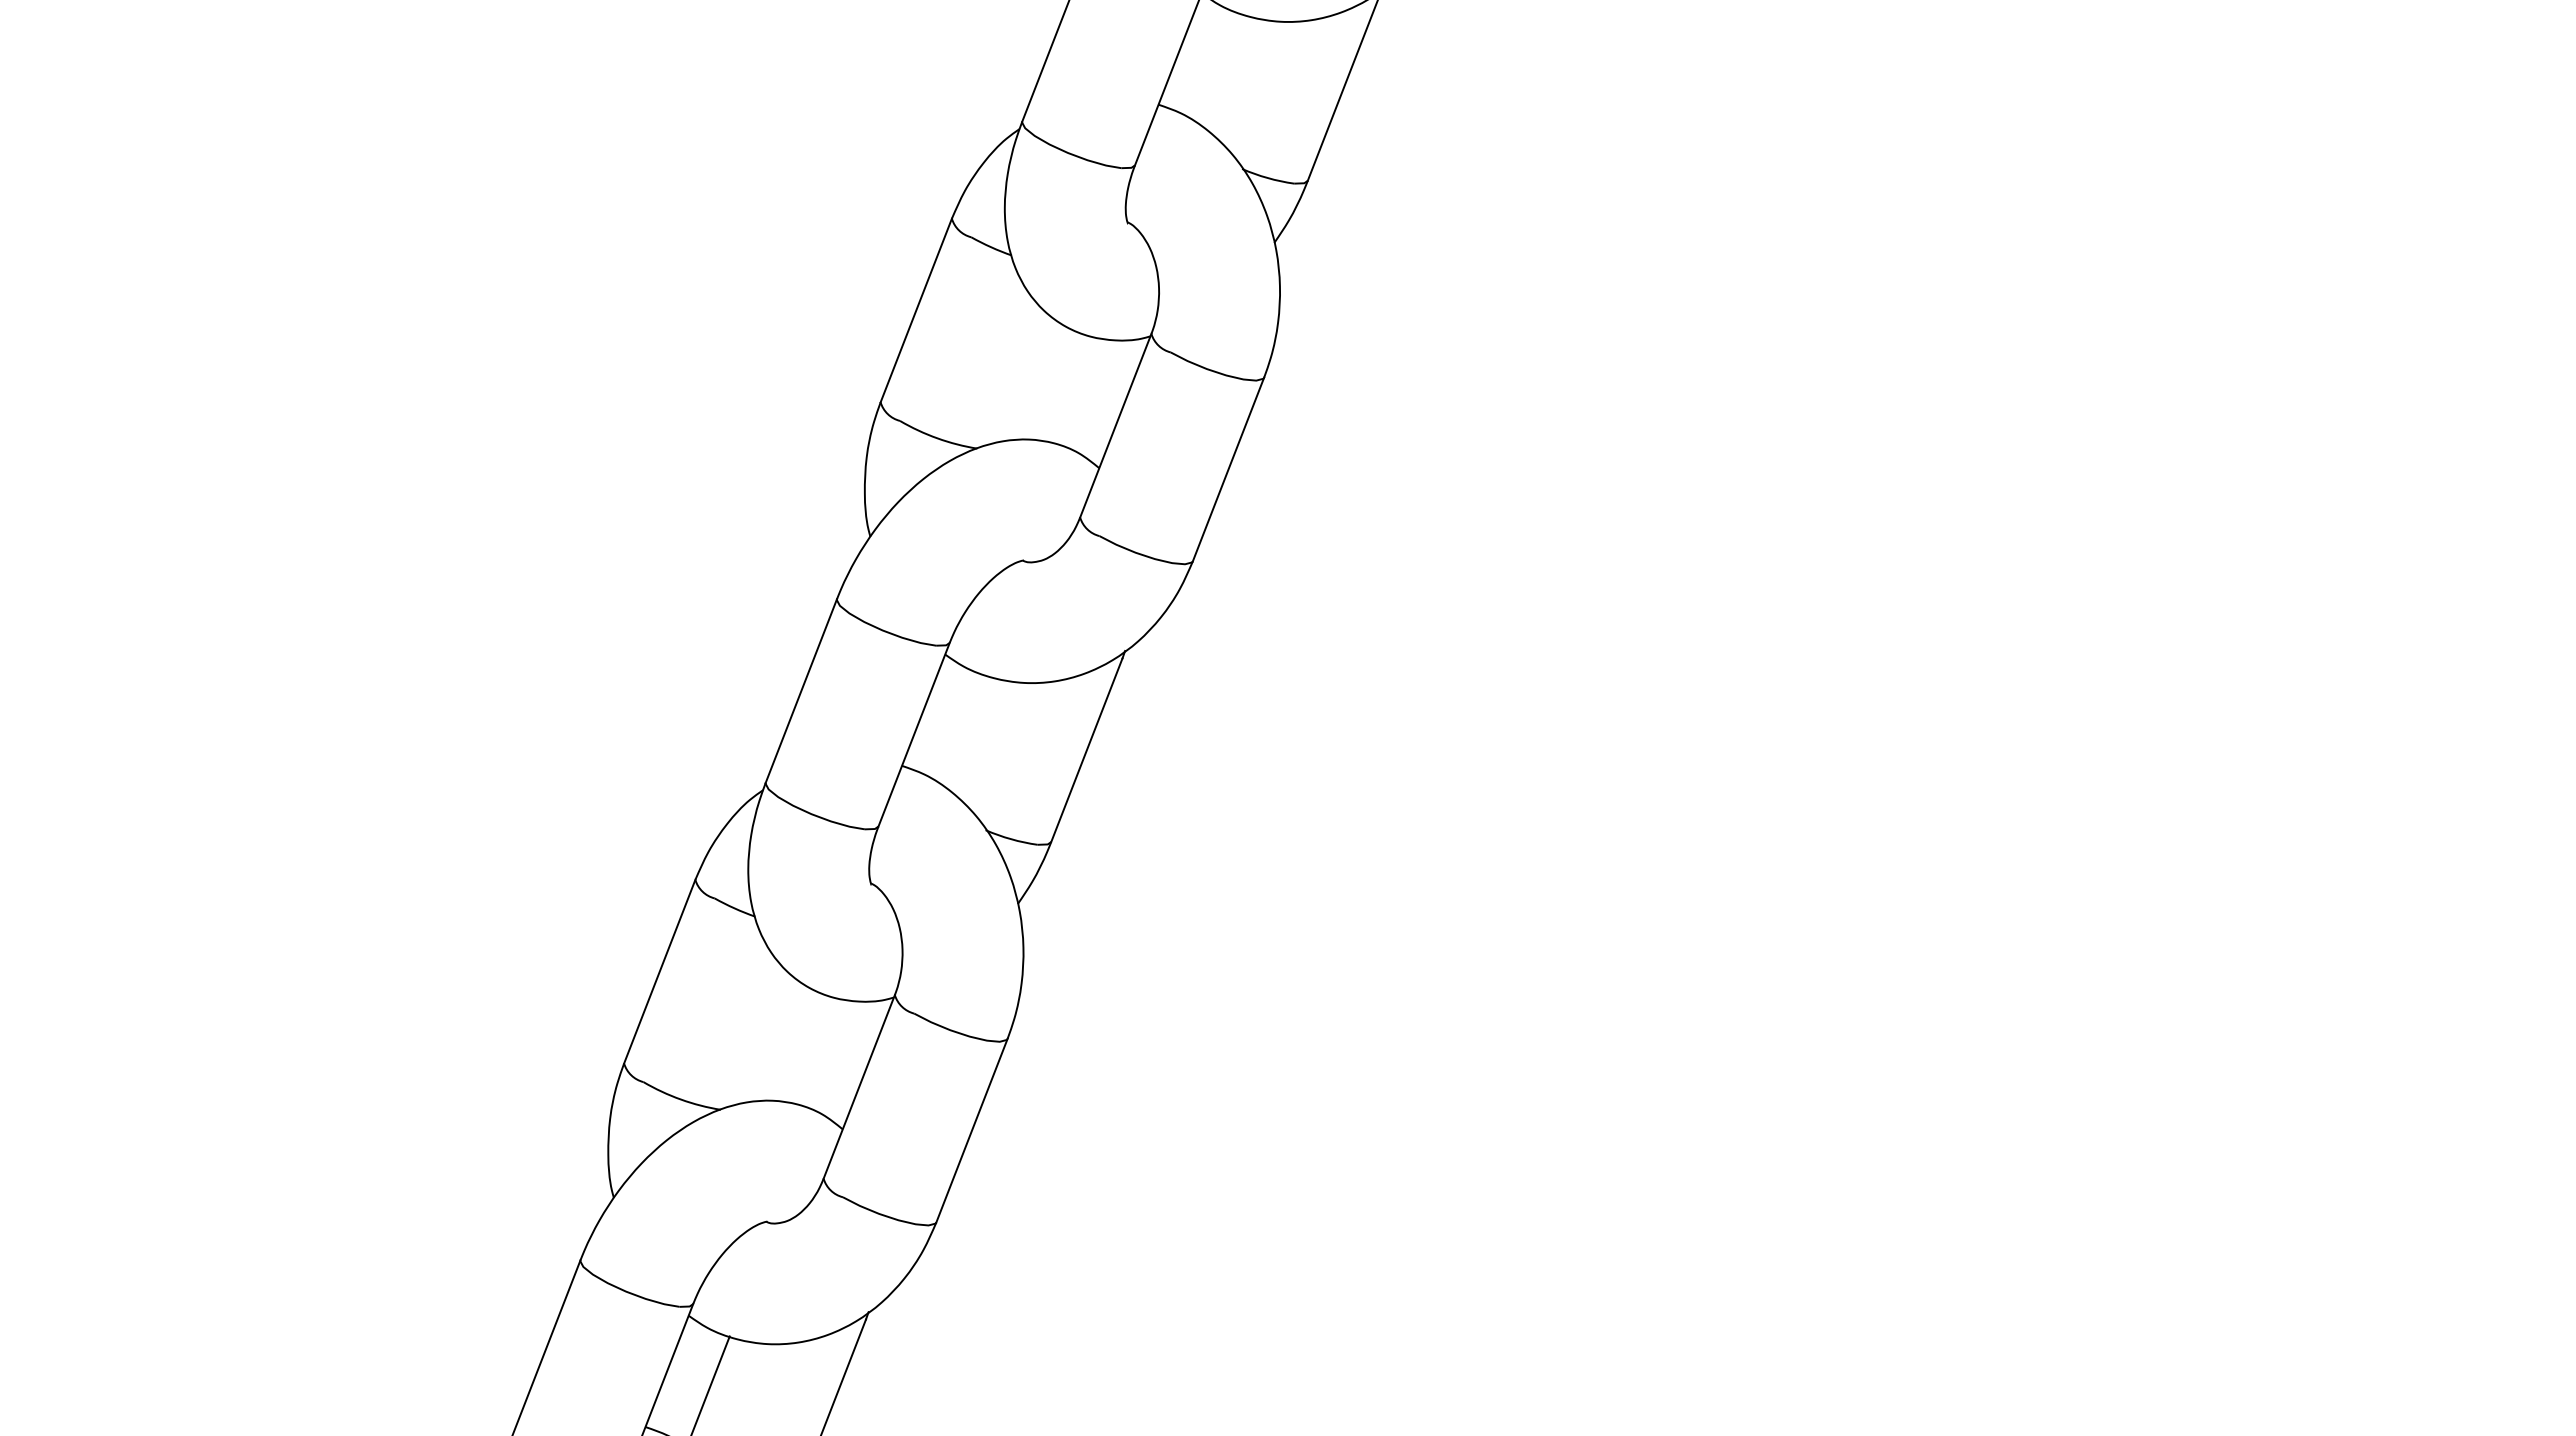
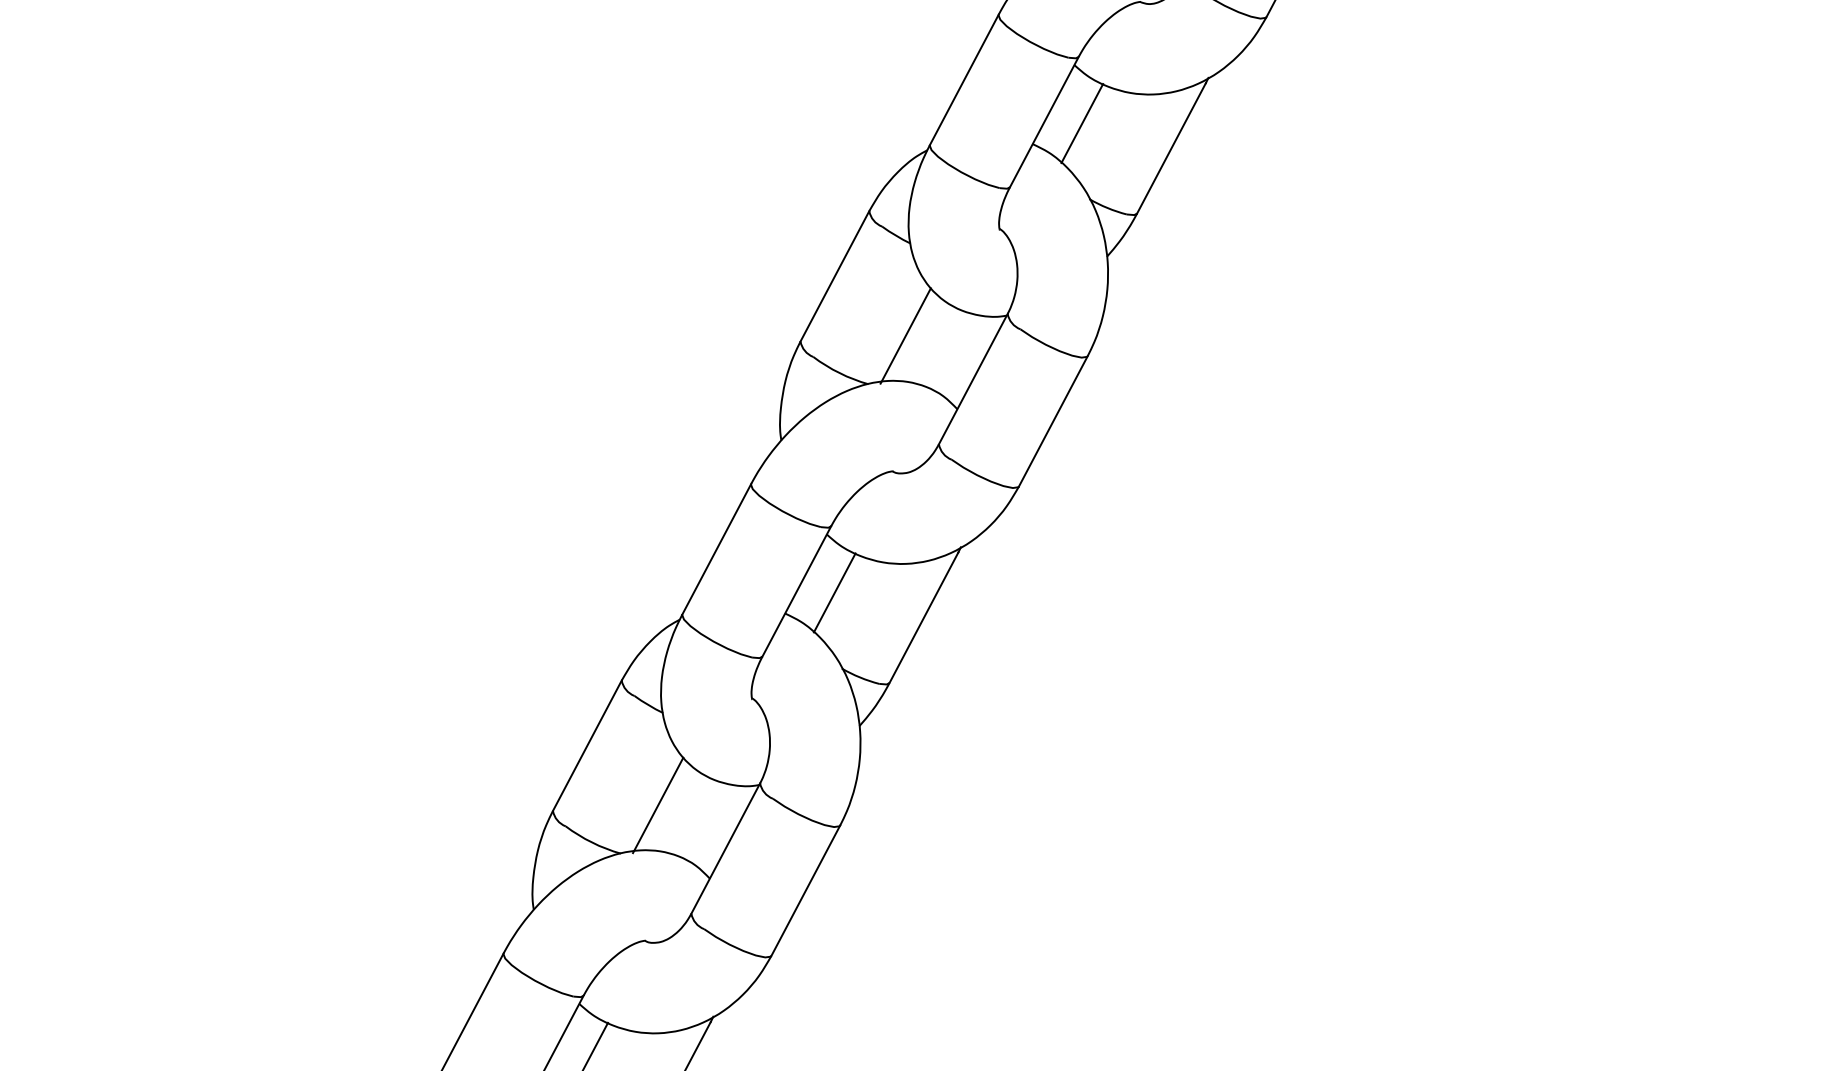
line: (1220, 69) -> (1081, 123), added
line: (1019, 378) -> (905, 335), added
line: (964, 730) -> (834, 592), added
line: (762, 1039) -> (657, 804), added

